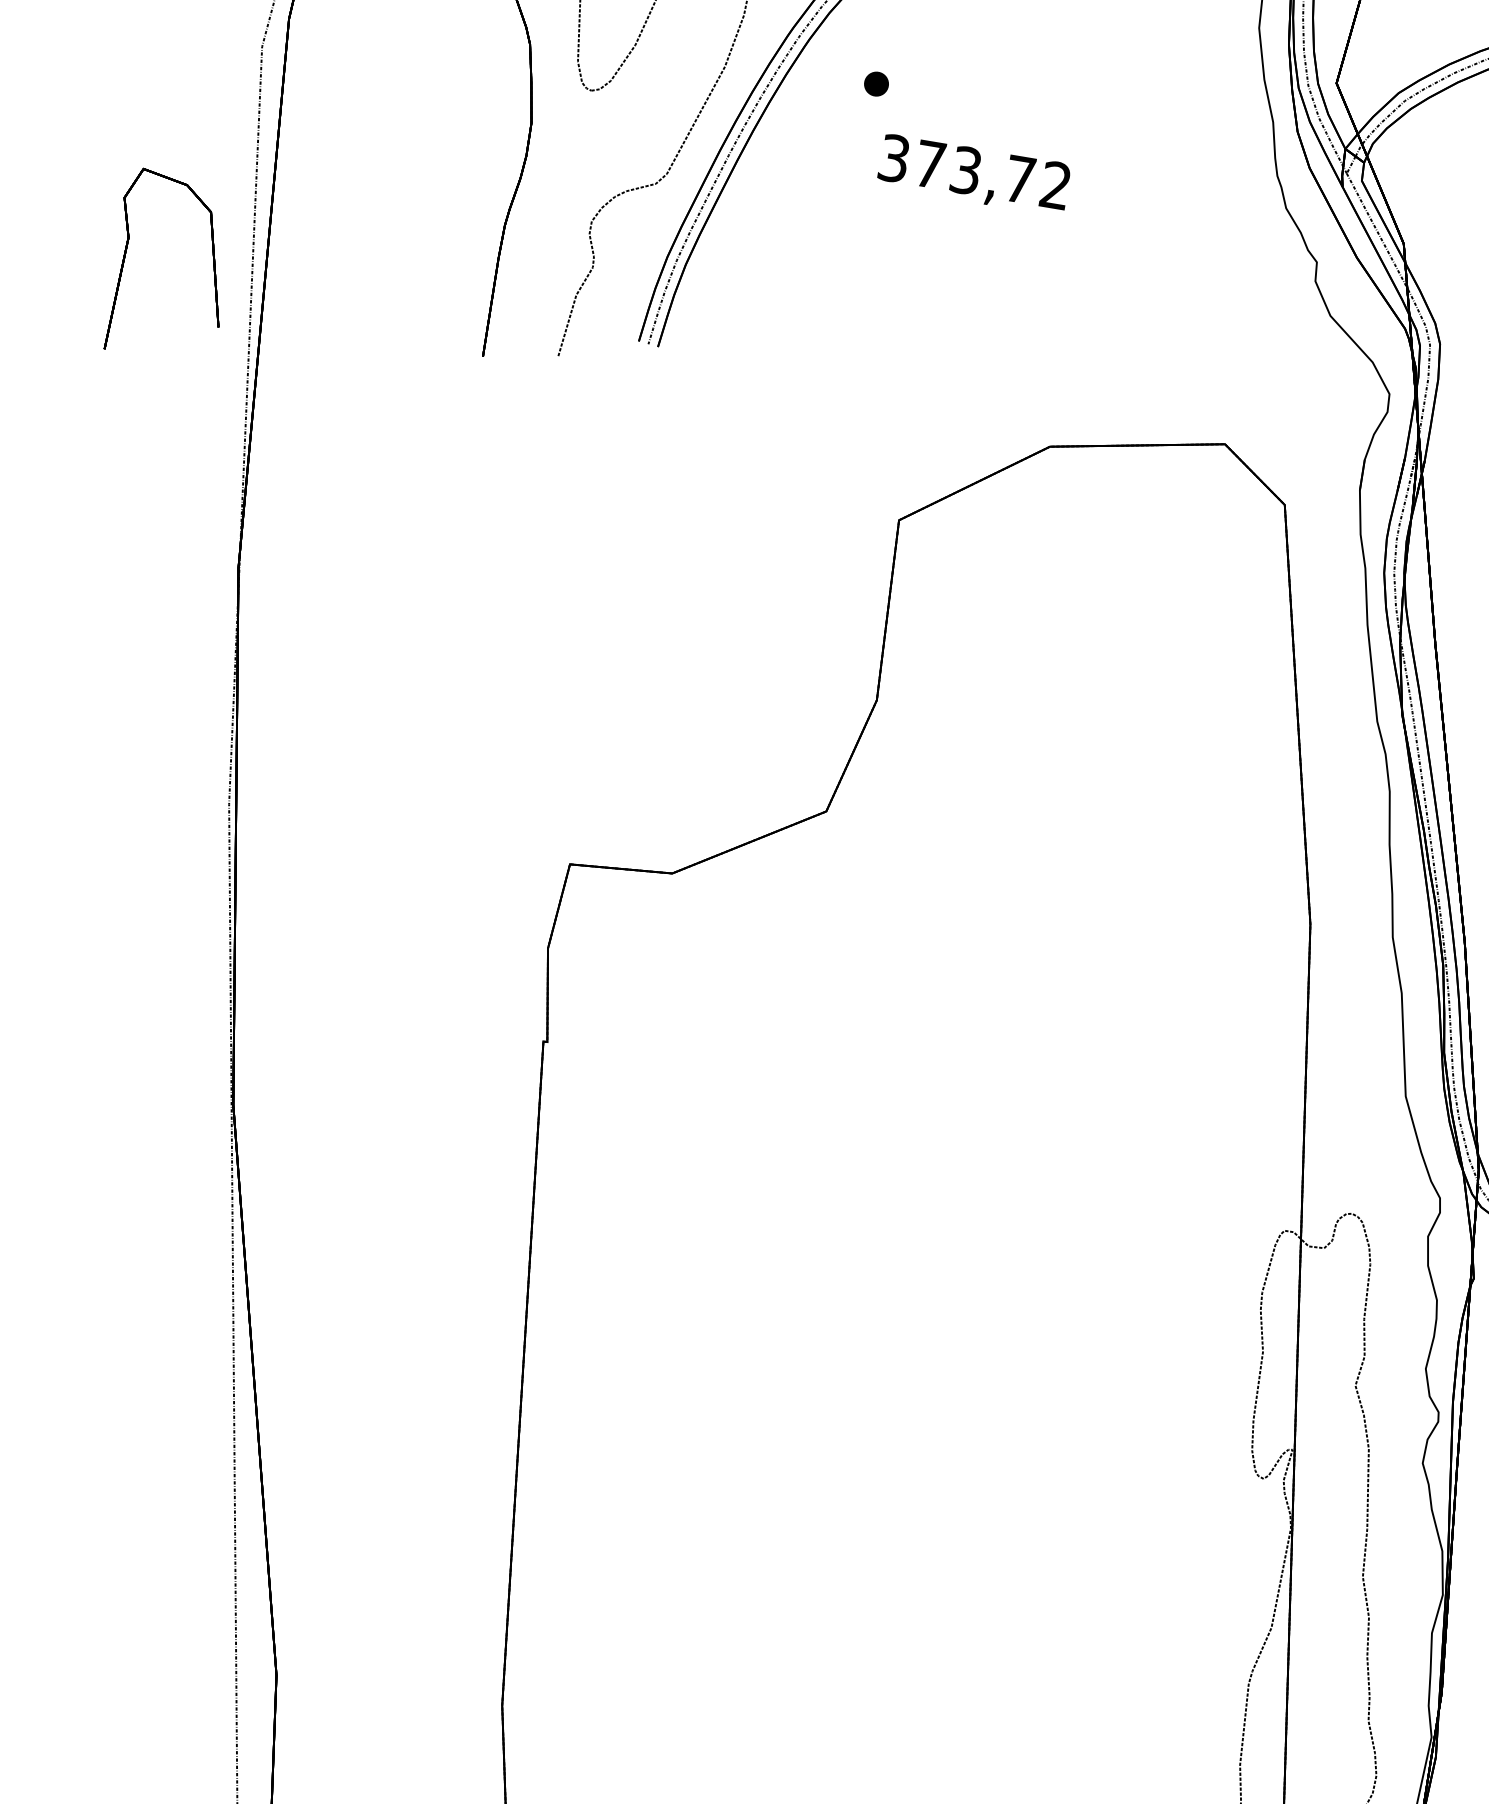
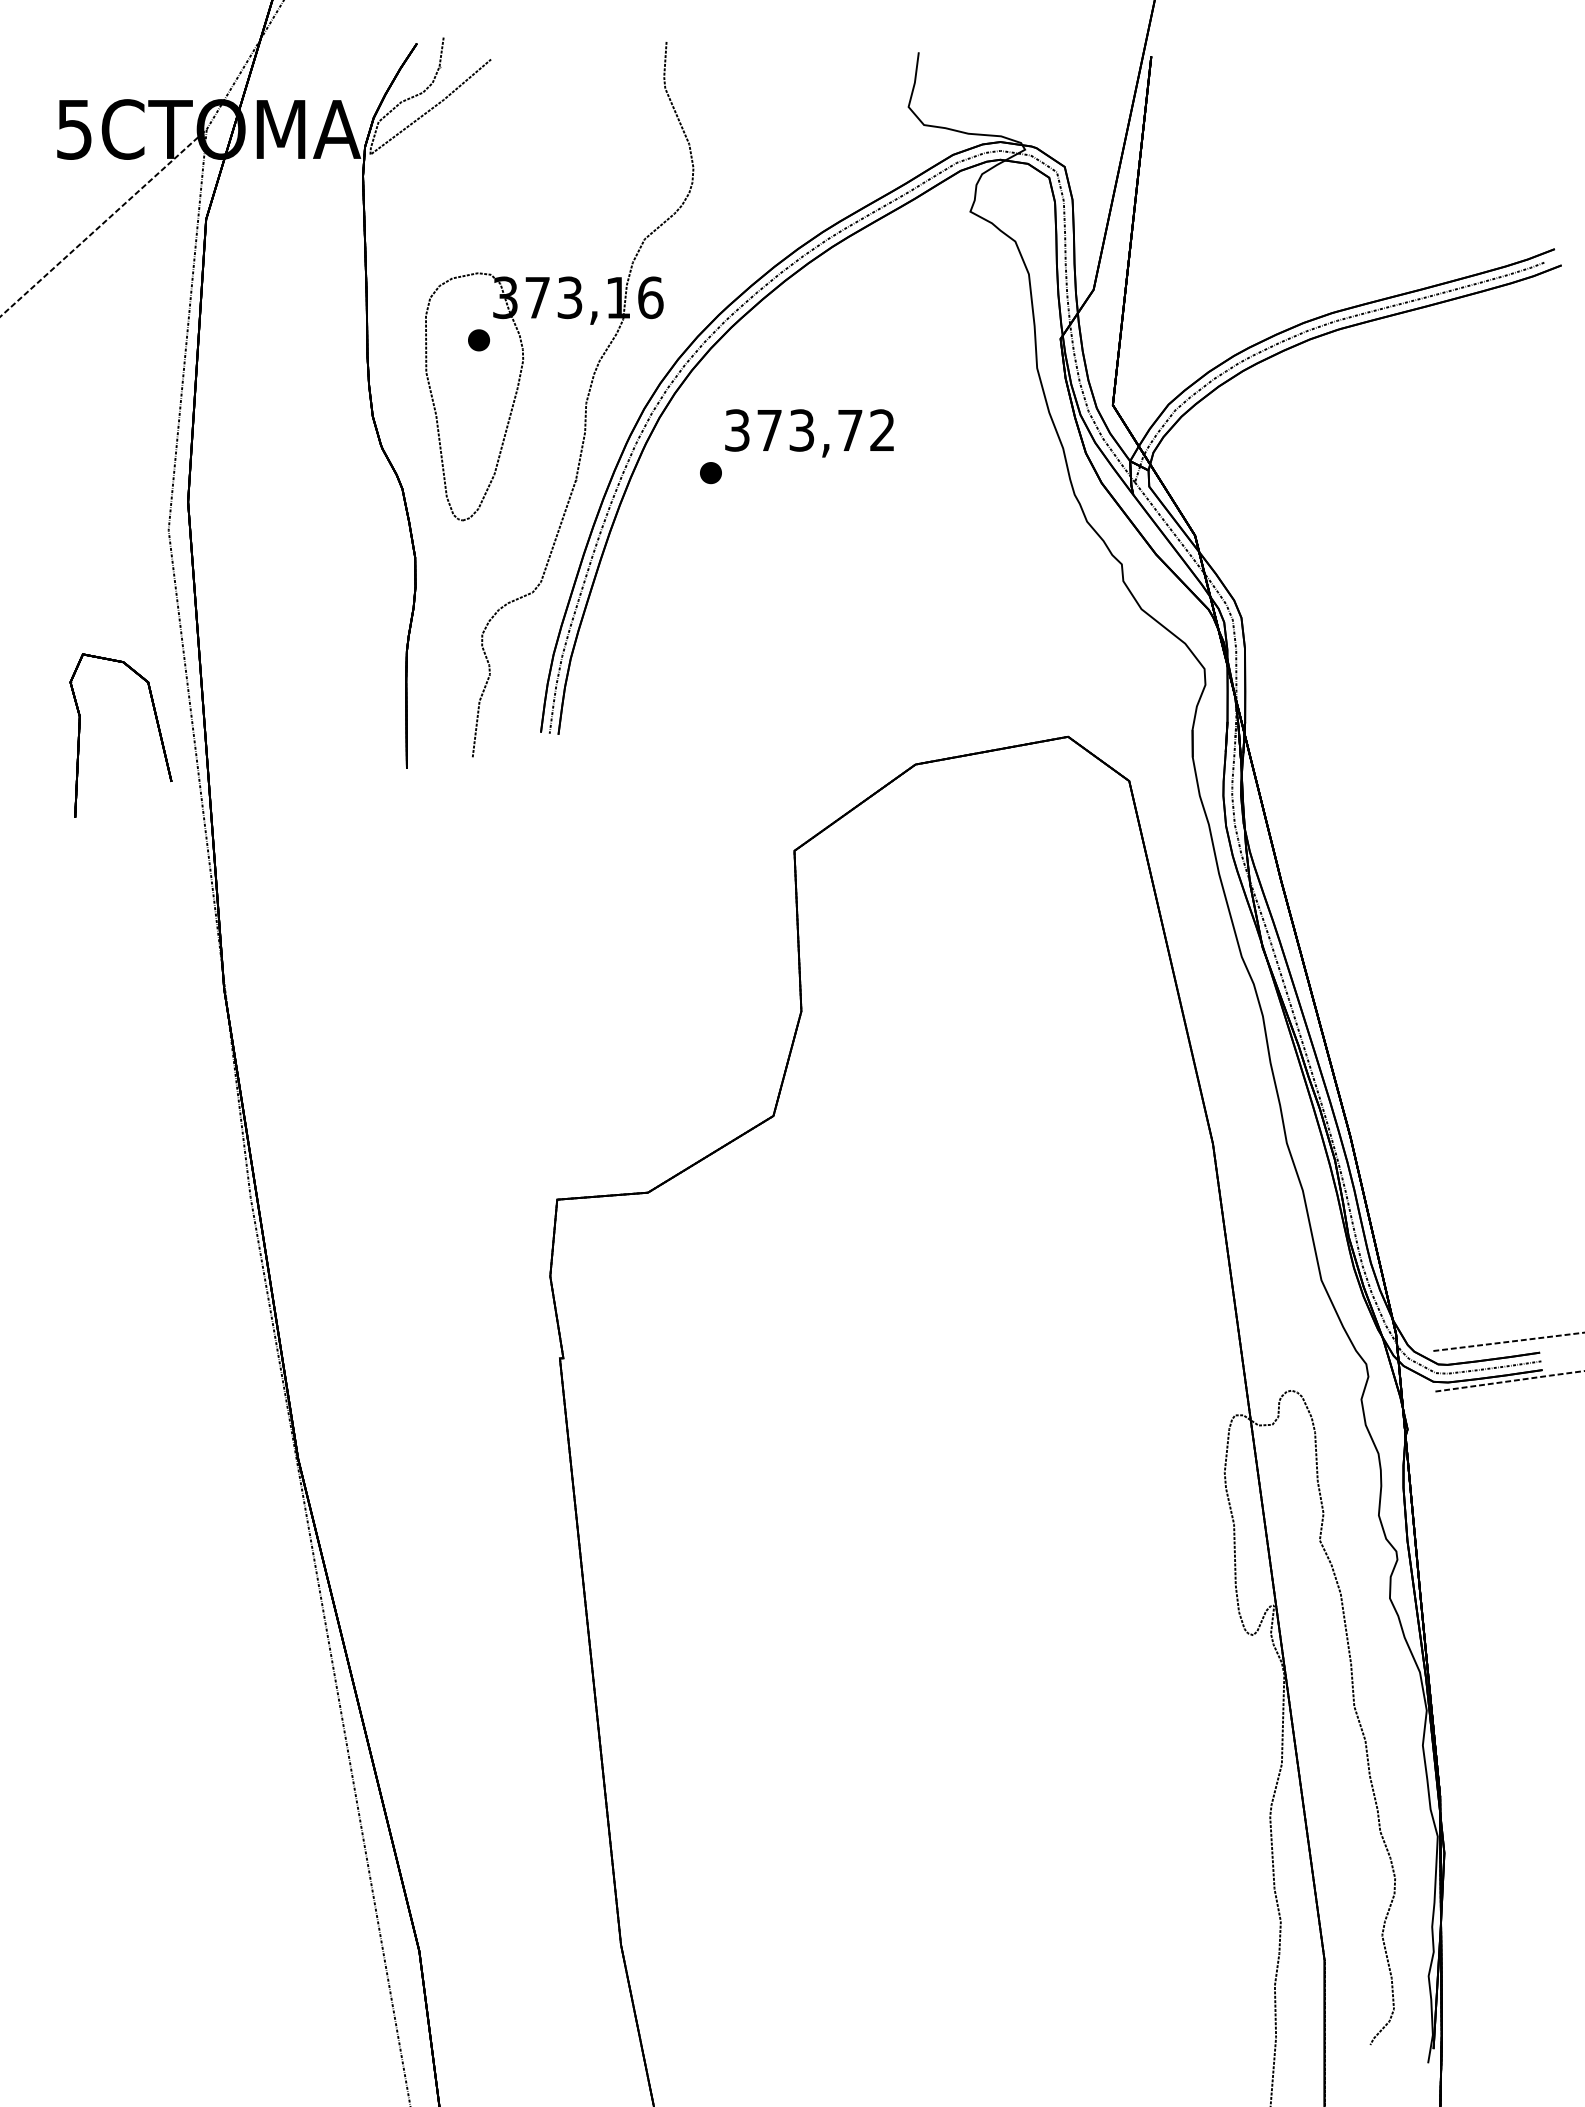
text: (974, 175) -> (809, 433), moved

